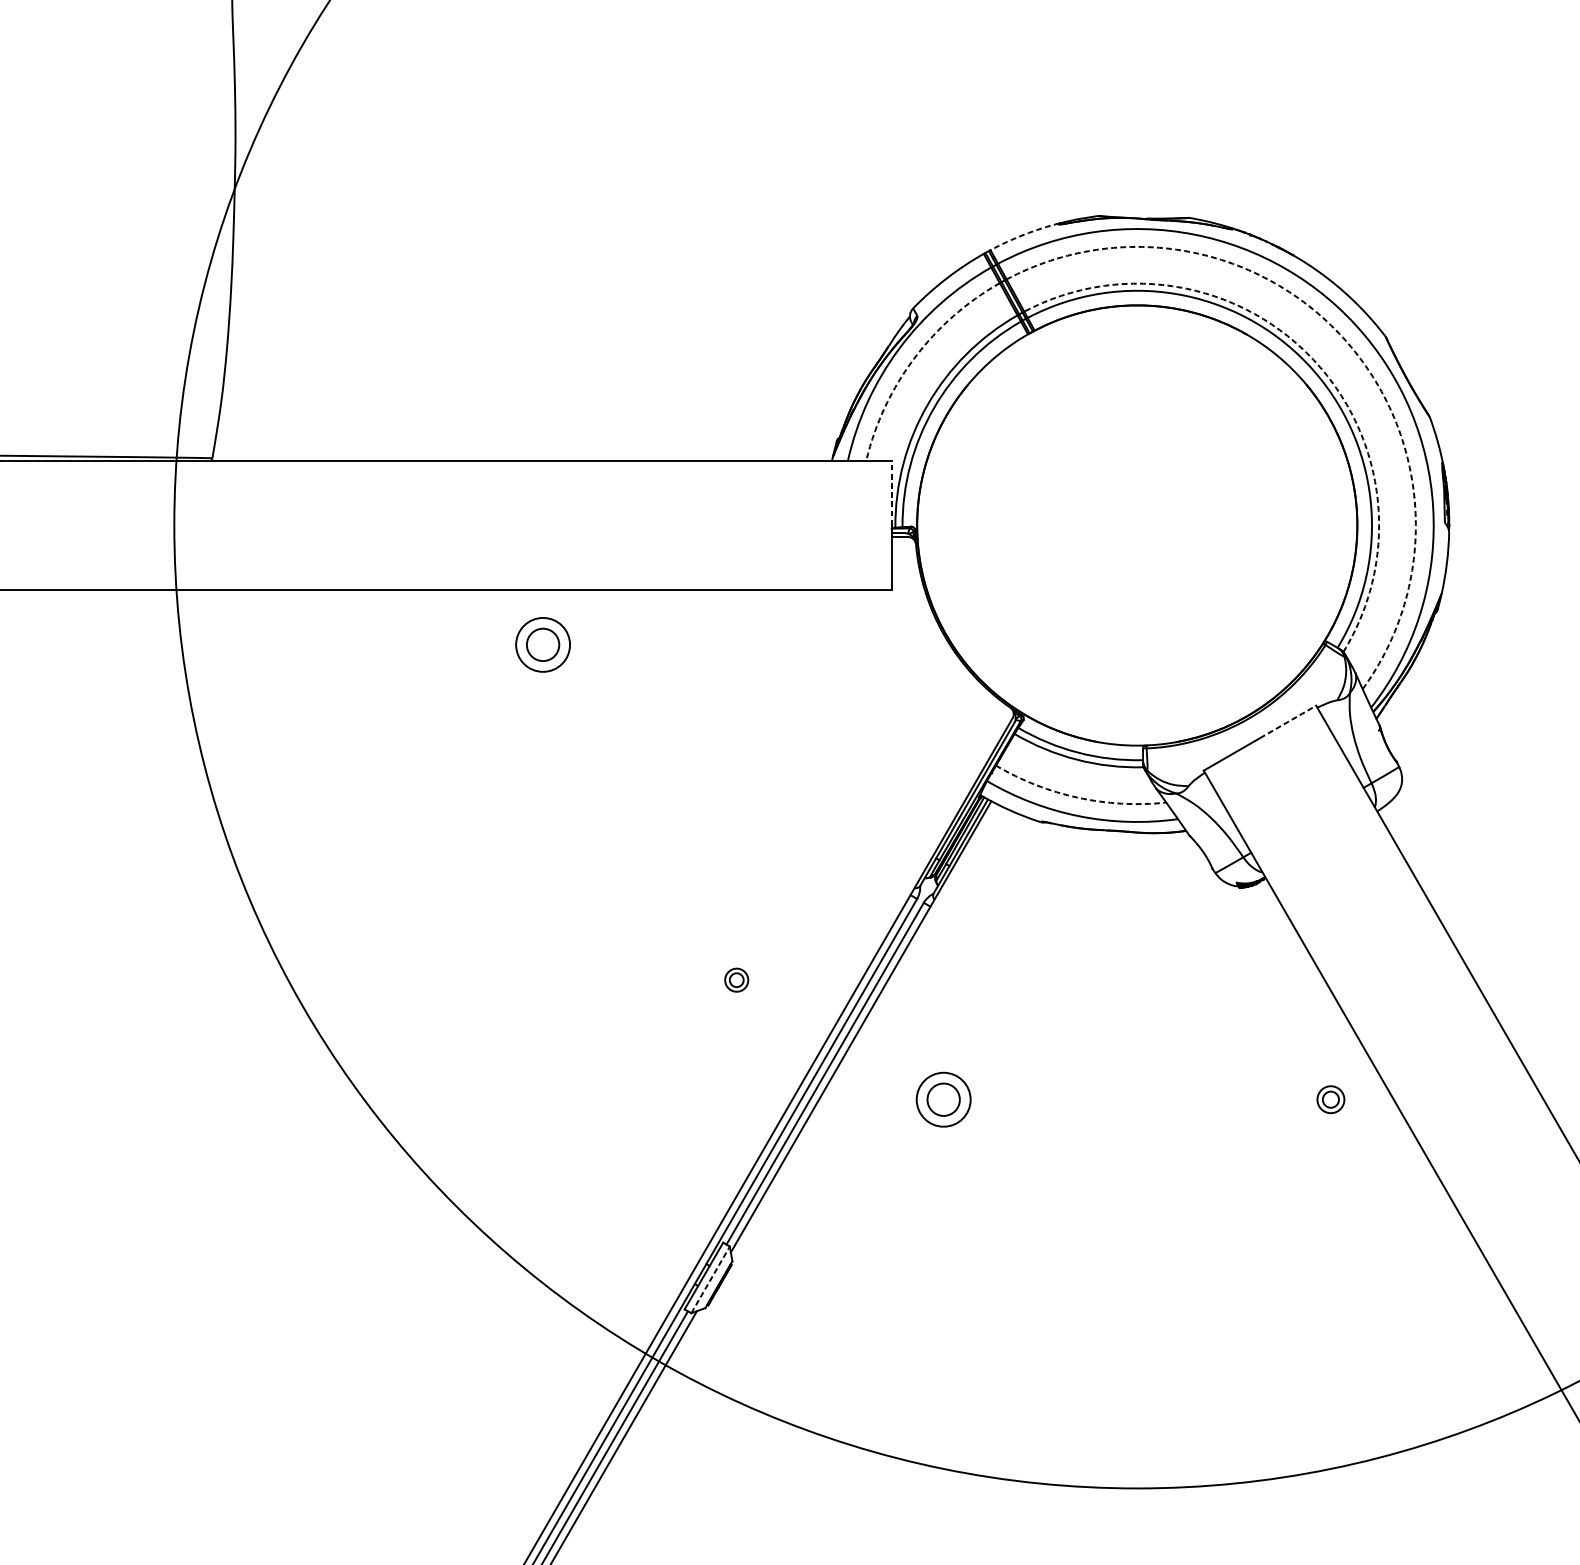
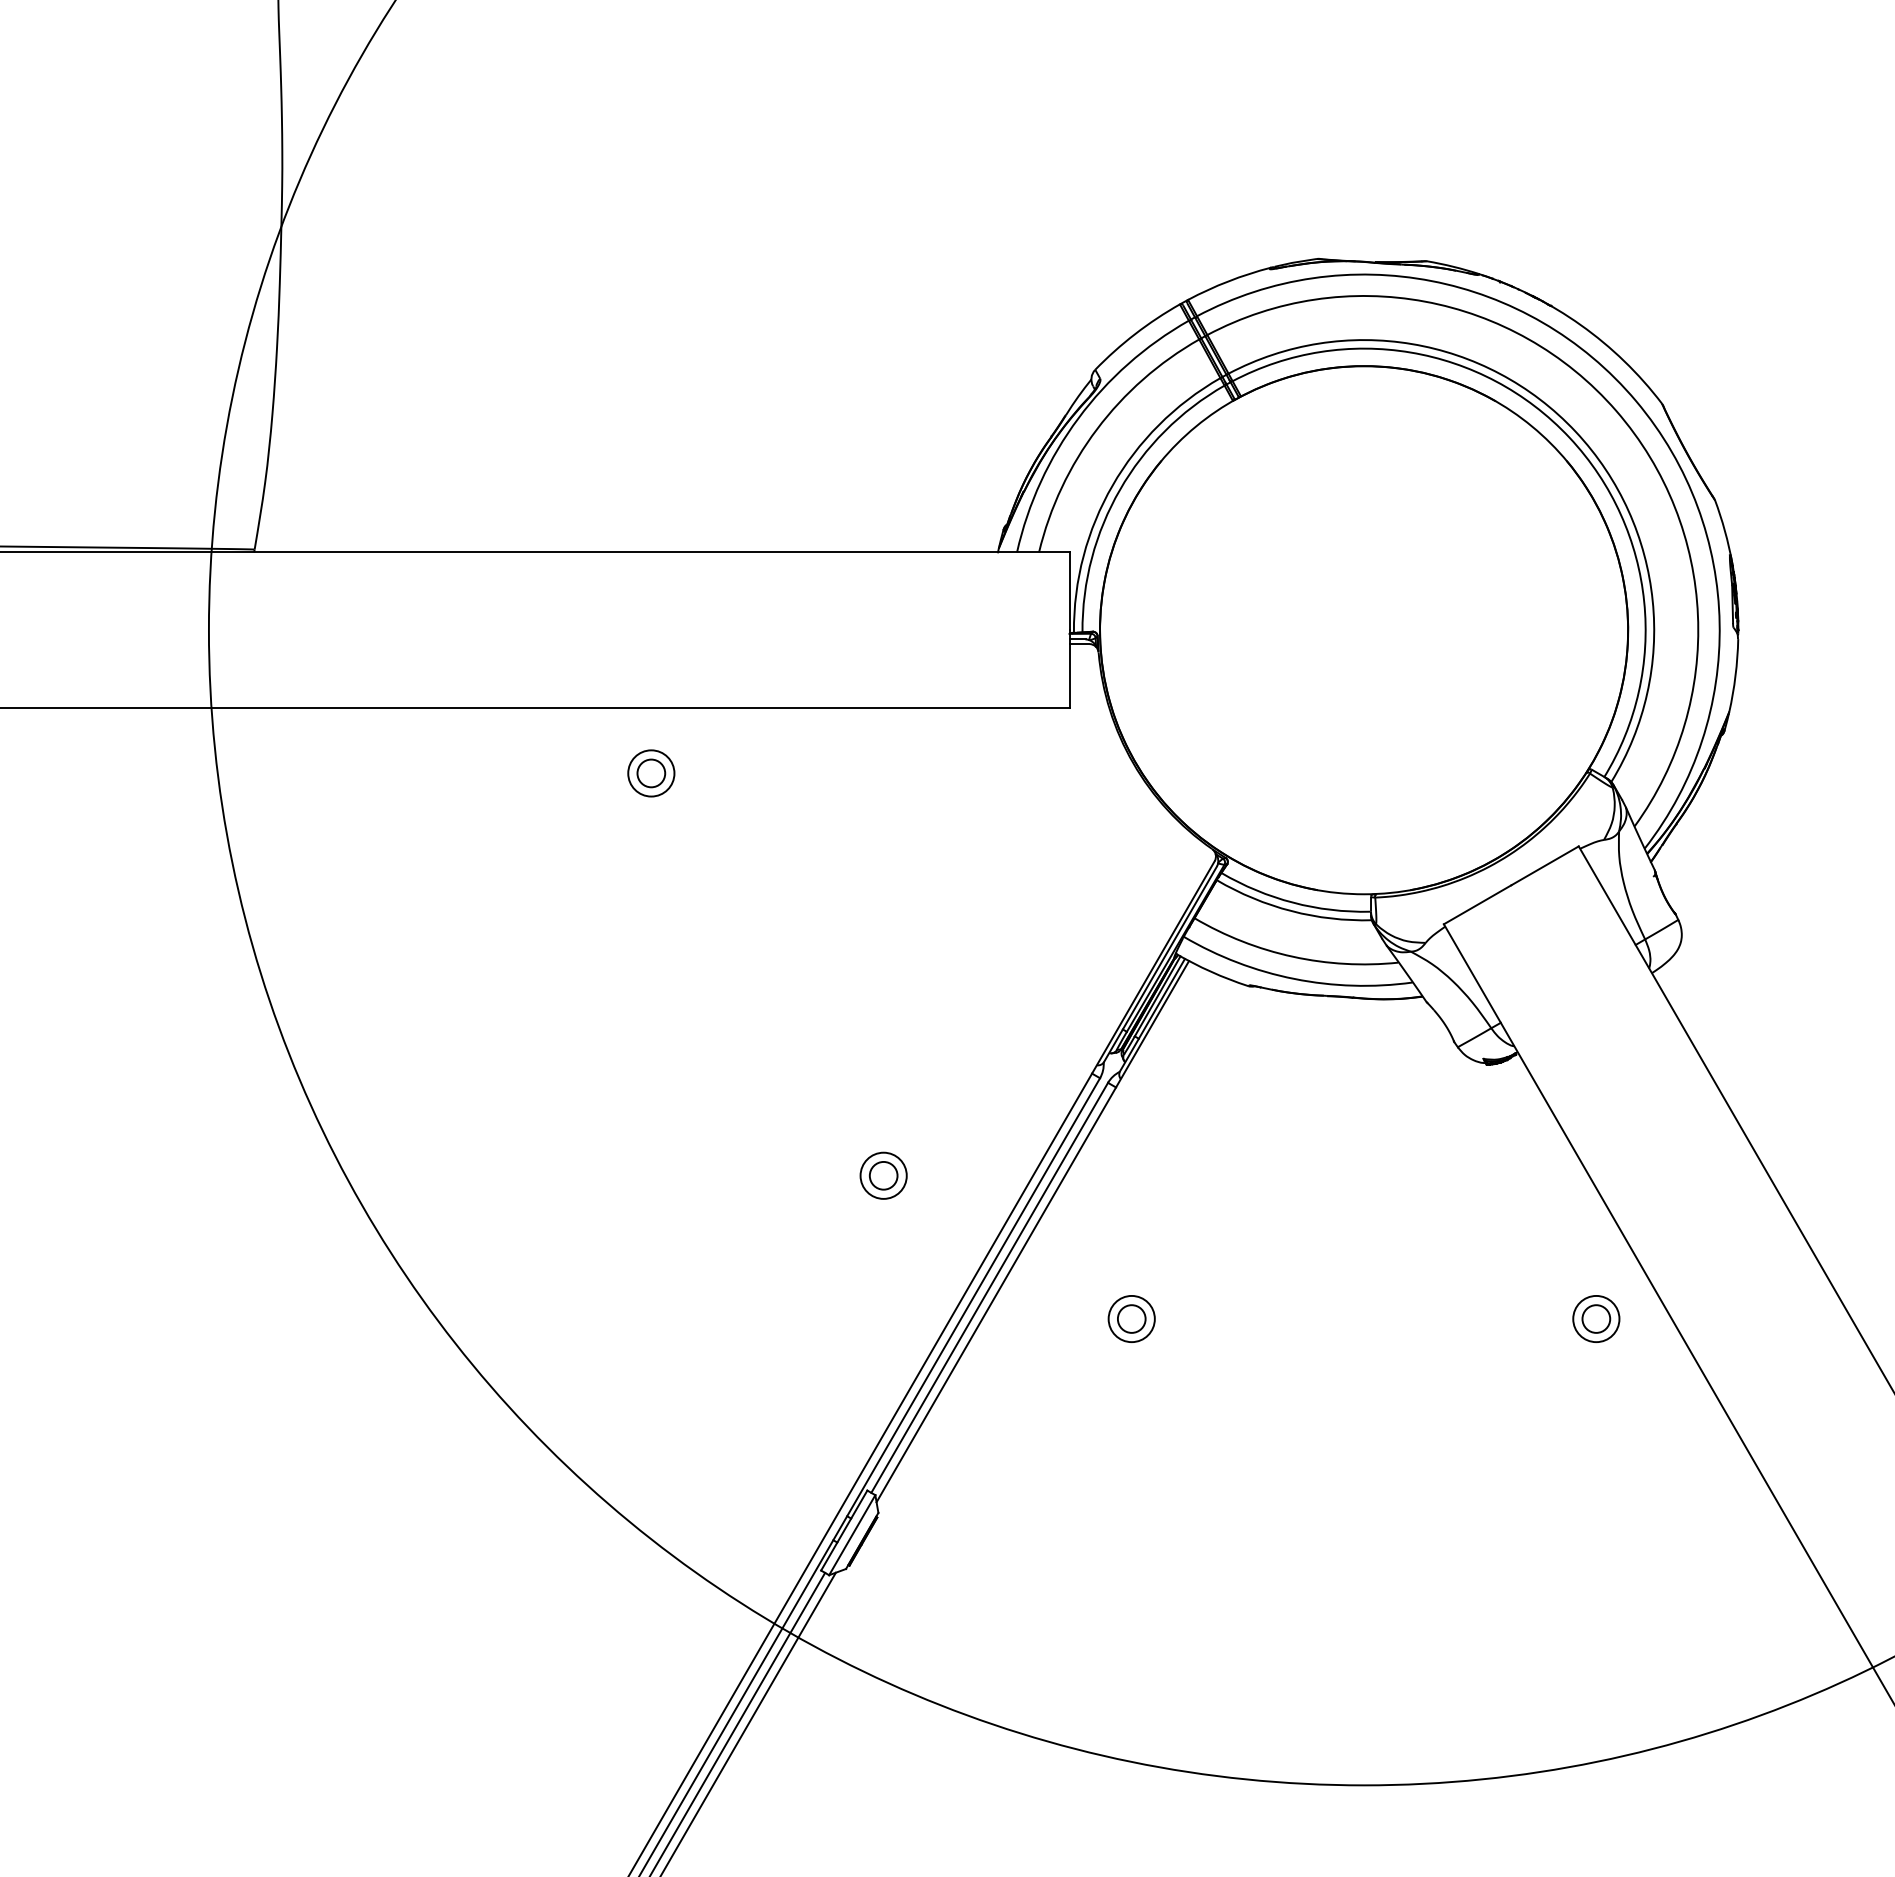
arc: (1024, 234) -> (1228, 281), dashed -> solid
arc: (1347, 342) -> (1616, 410), dashed -> solid
arc: (915, 358) -> (1097, 429), dashed -> solid
arc: (1313, 359) -> (1575, 431), dashed -> solid
line: (891, 493) -> (1069, 591), dashed -> solid
part: (543, 644) -> (651, 773), size x0.71
line: (1288, 721) -> (1545, 865), dashed -> solid
arc: (1077, 797) -> (1292, 956), dashed -> solid
part: (736, 980) -> (883, 1175), size x1.67
part: (943, 1099) -> (1131, 1318), size x0.71
part: (1331, 1099) -> (1596, 1318), size x1.43
line: (710, 1279) -> (852, 1534), dashed -> solid

